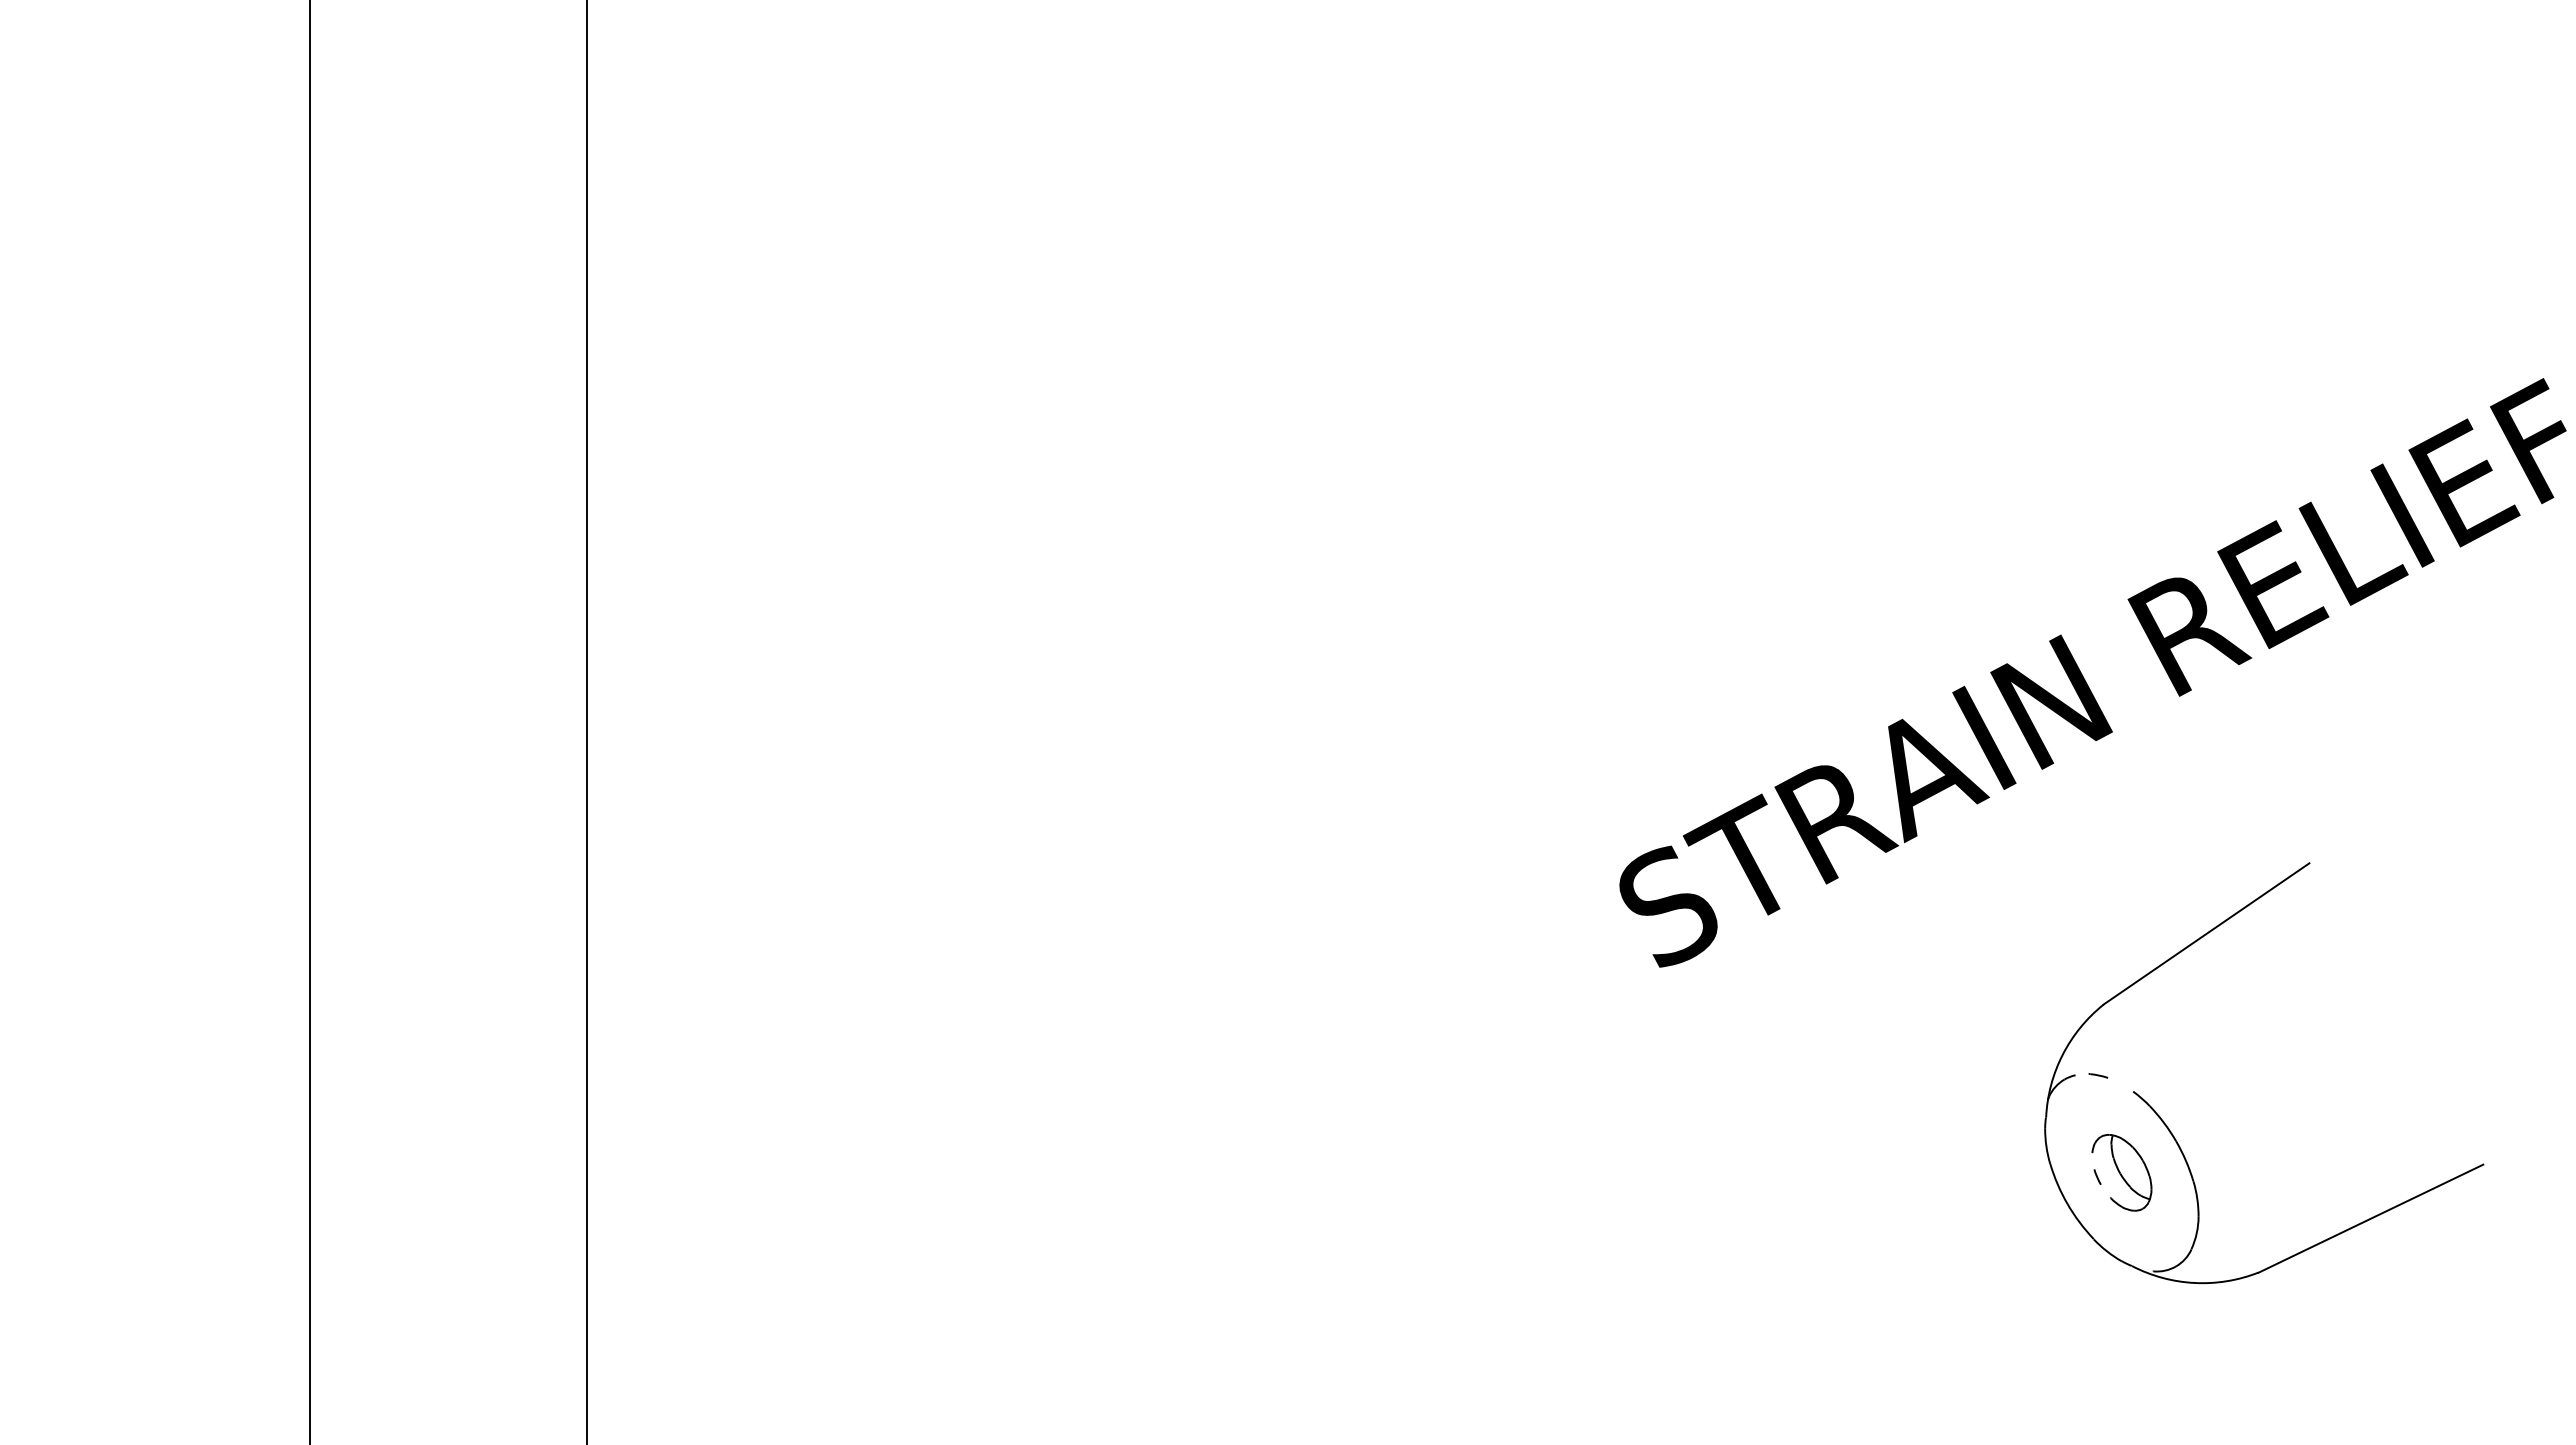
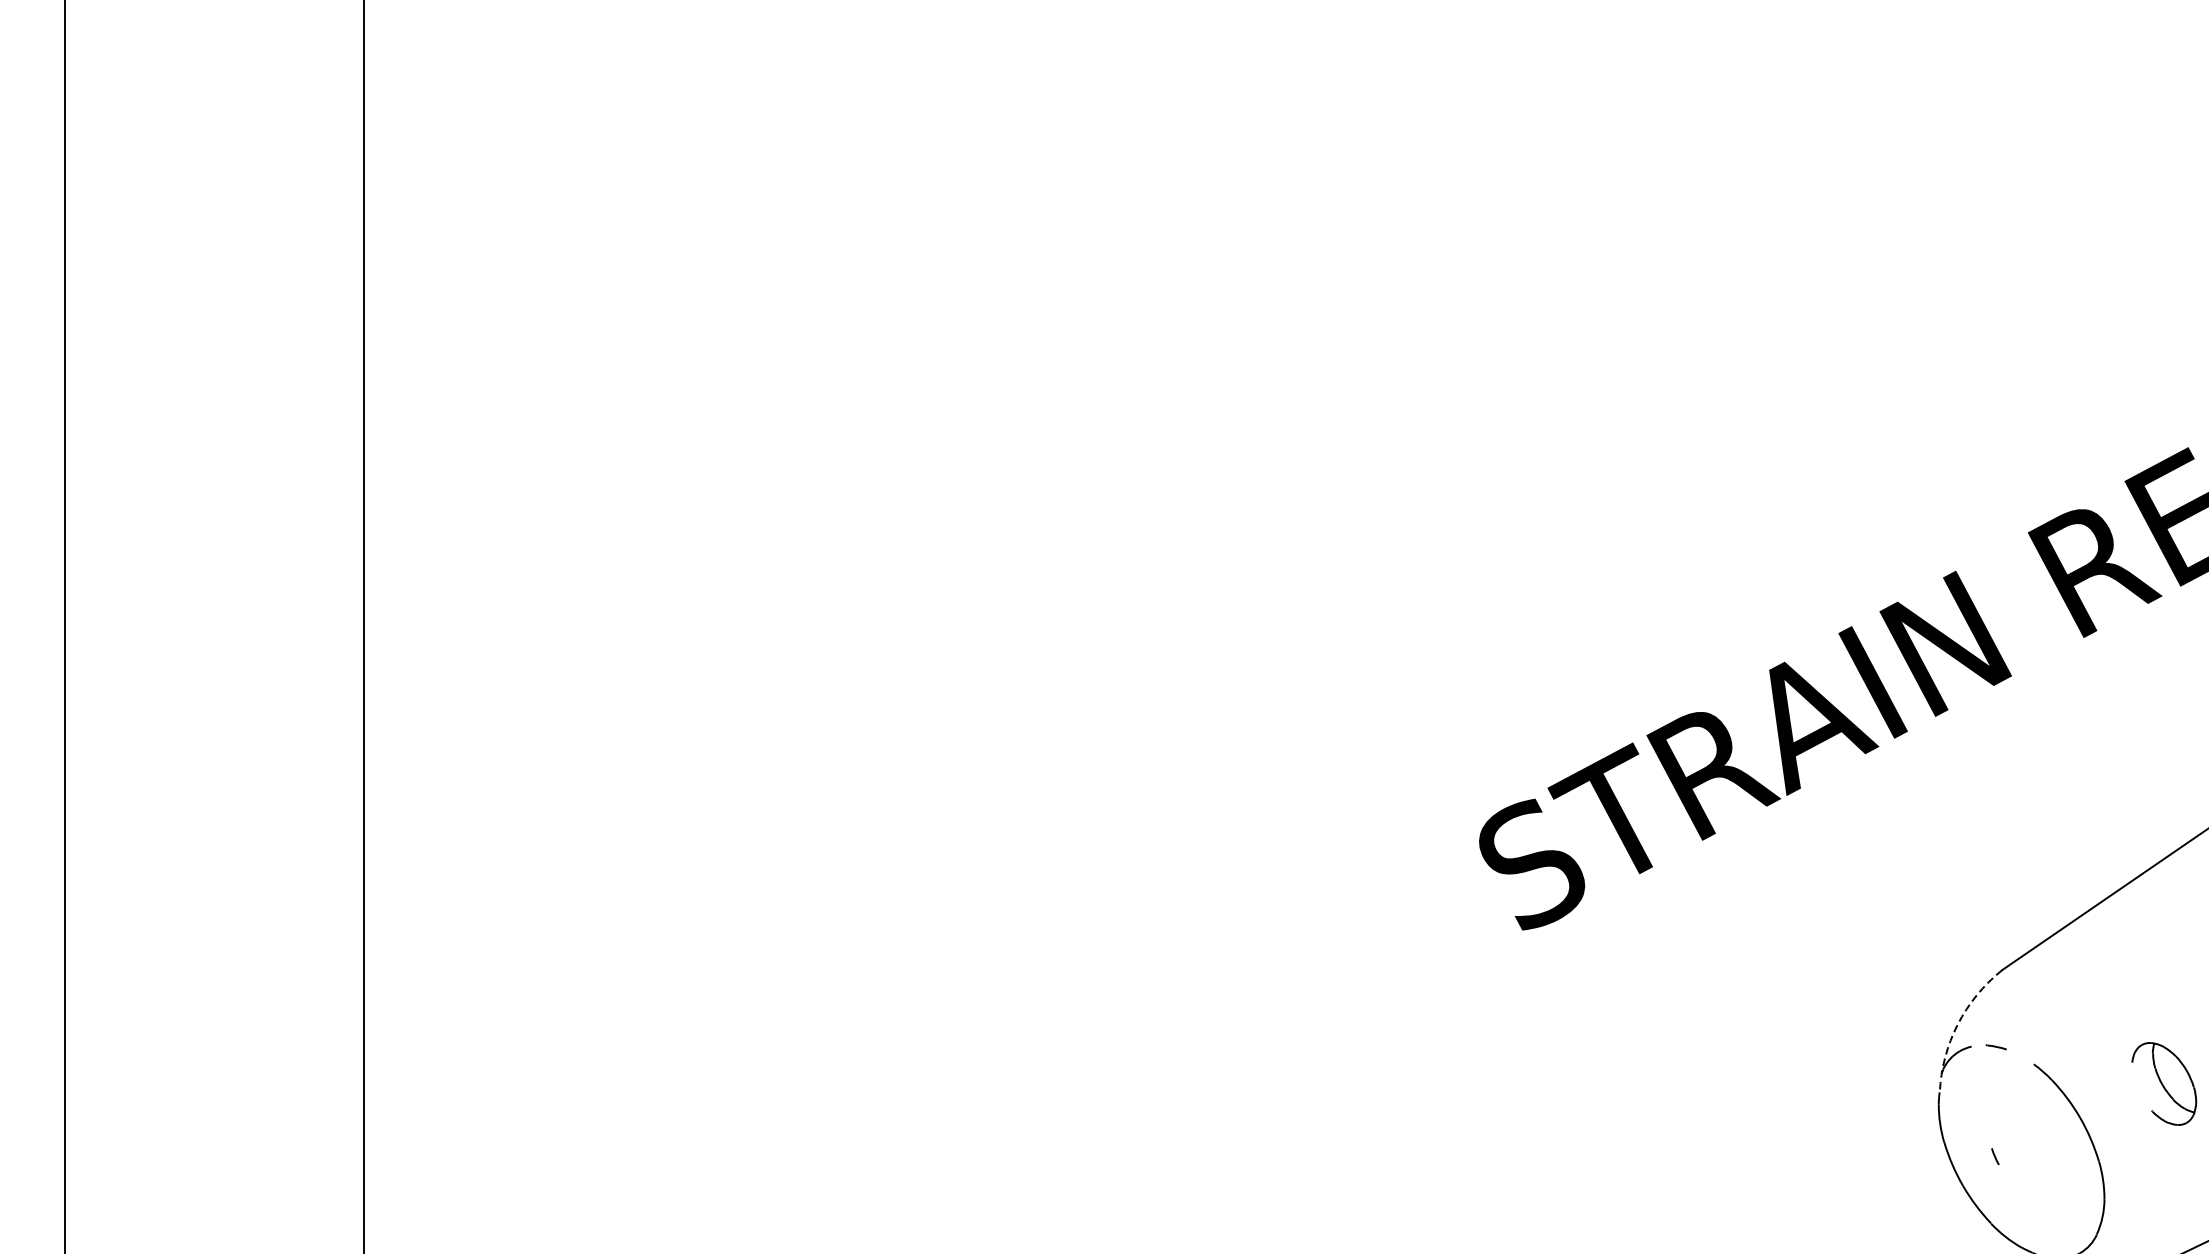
arc: (2062, 1054) -> (1957, 1024), solid -> dashed
part: (2121, 1172) -> (2163, 1083), moved

